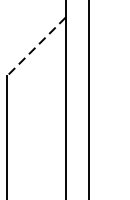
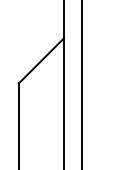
line: (36, 46) -> (41, 60), dashed -> solid

